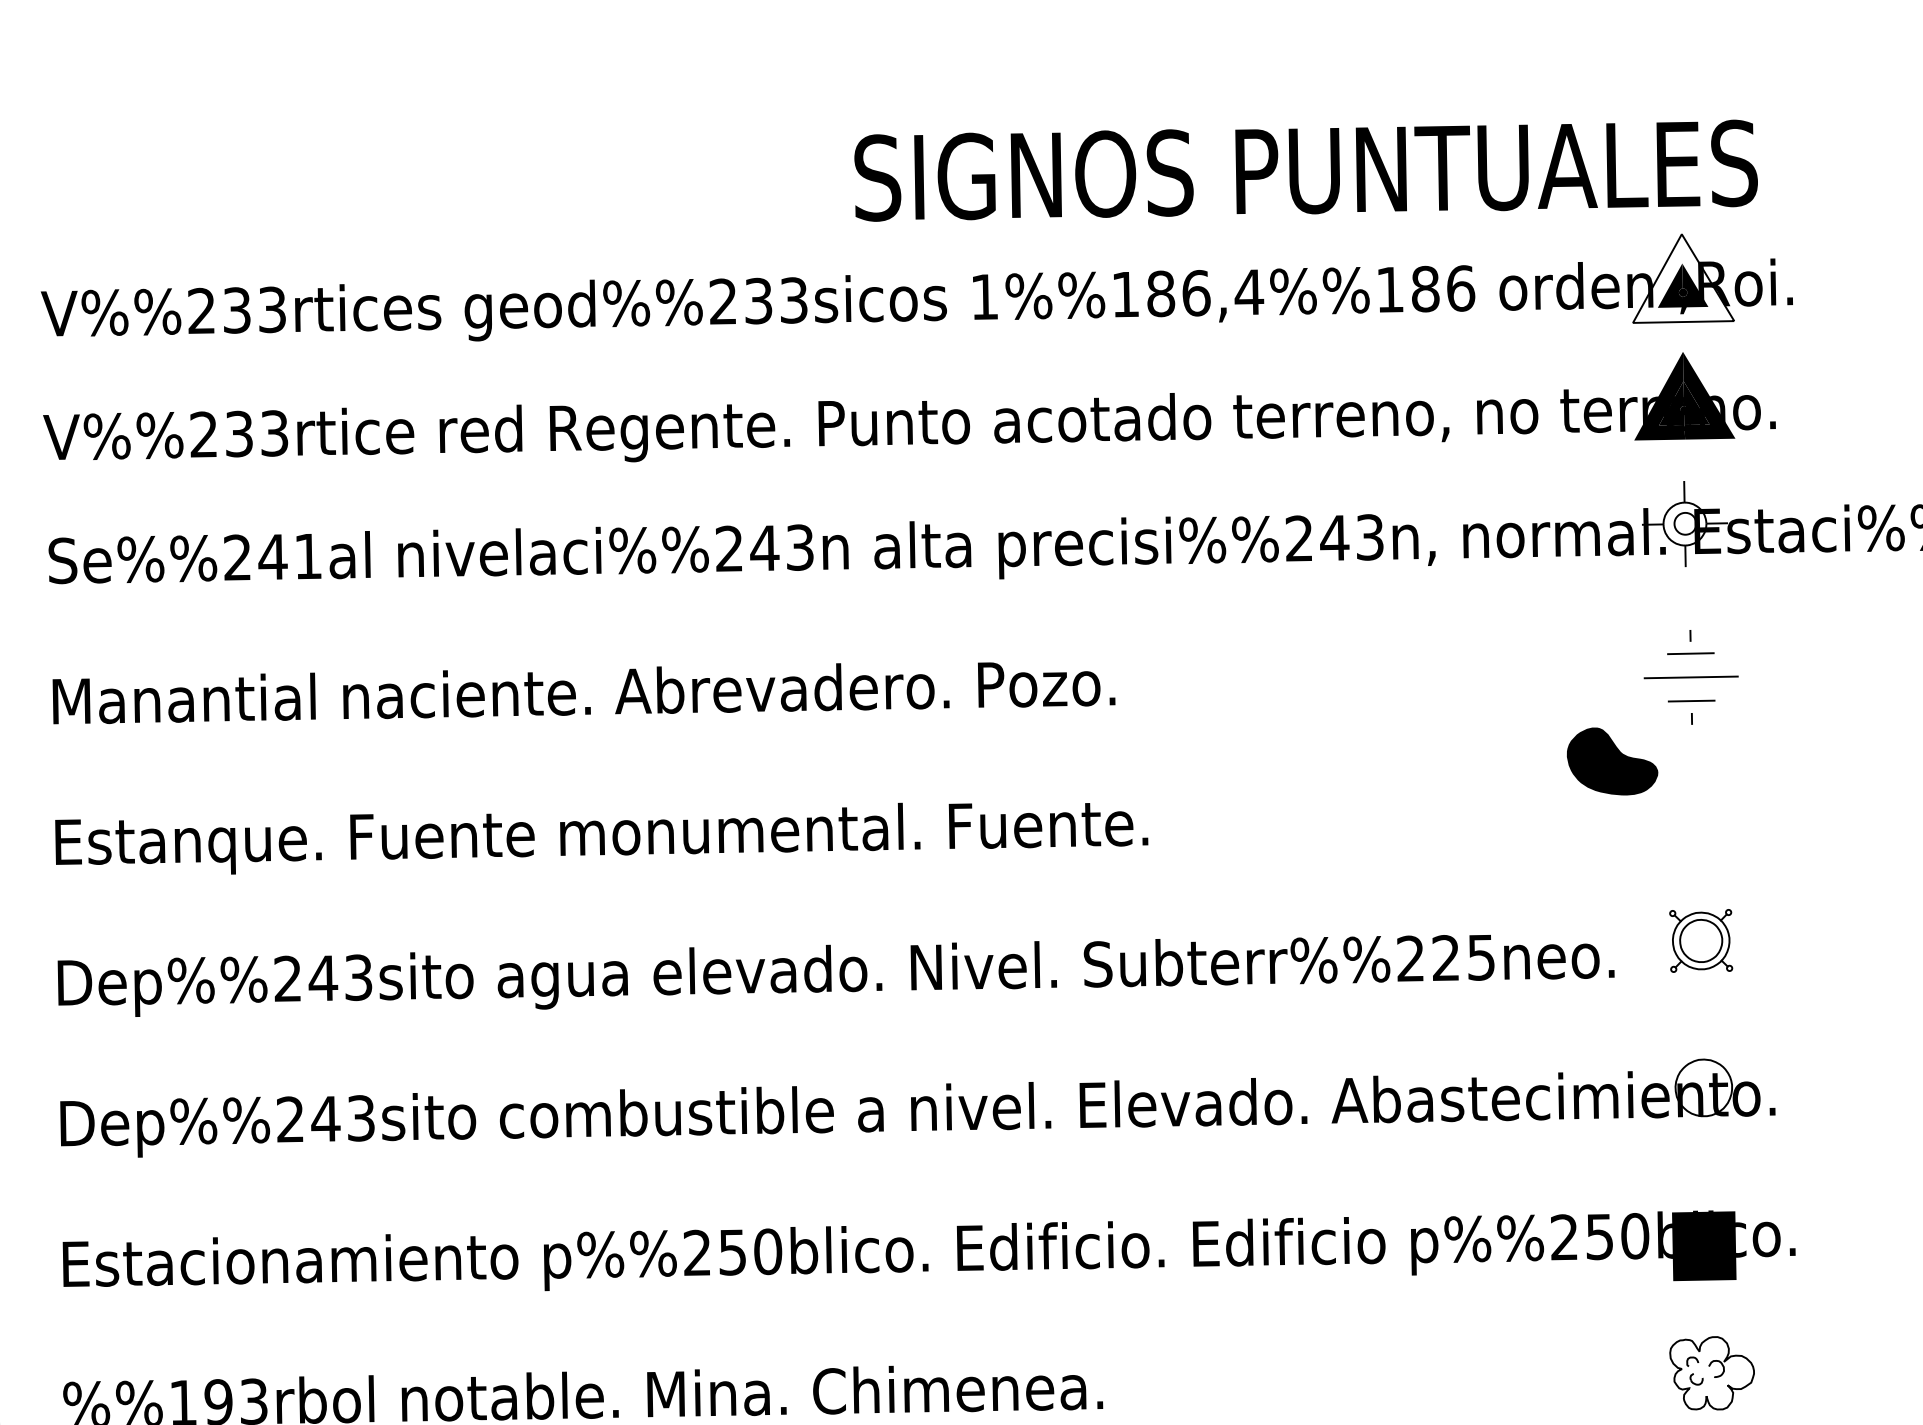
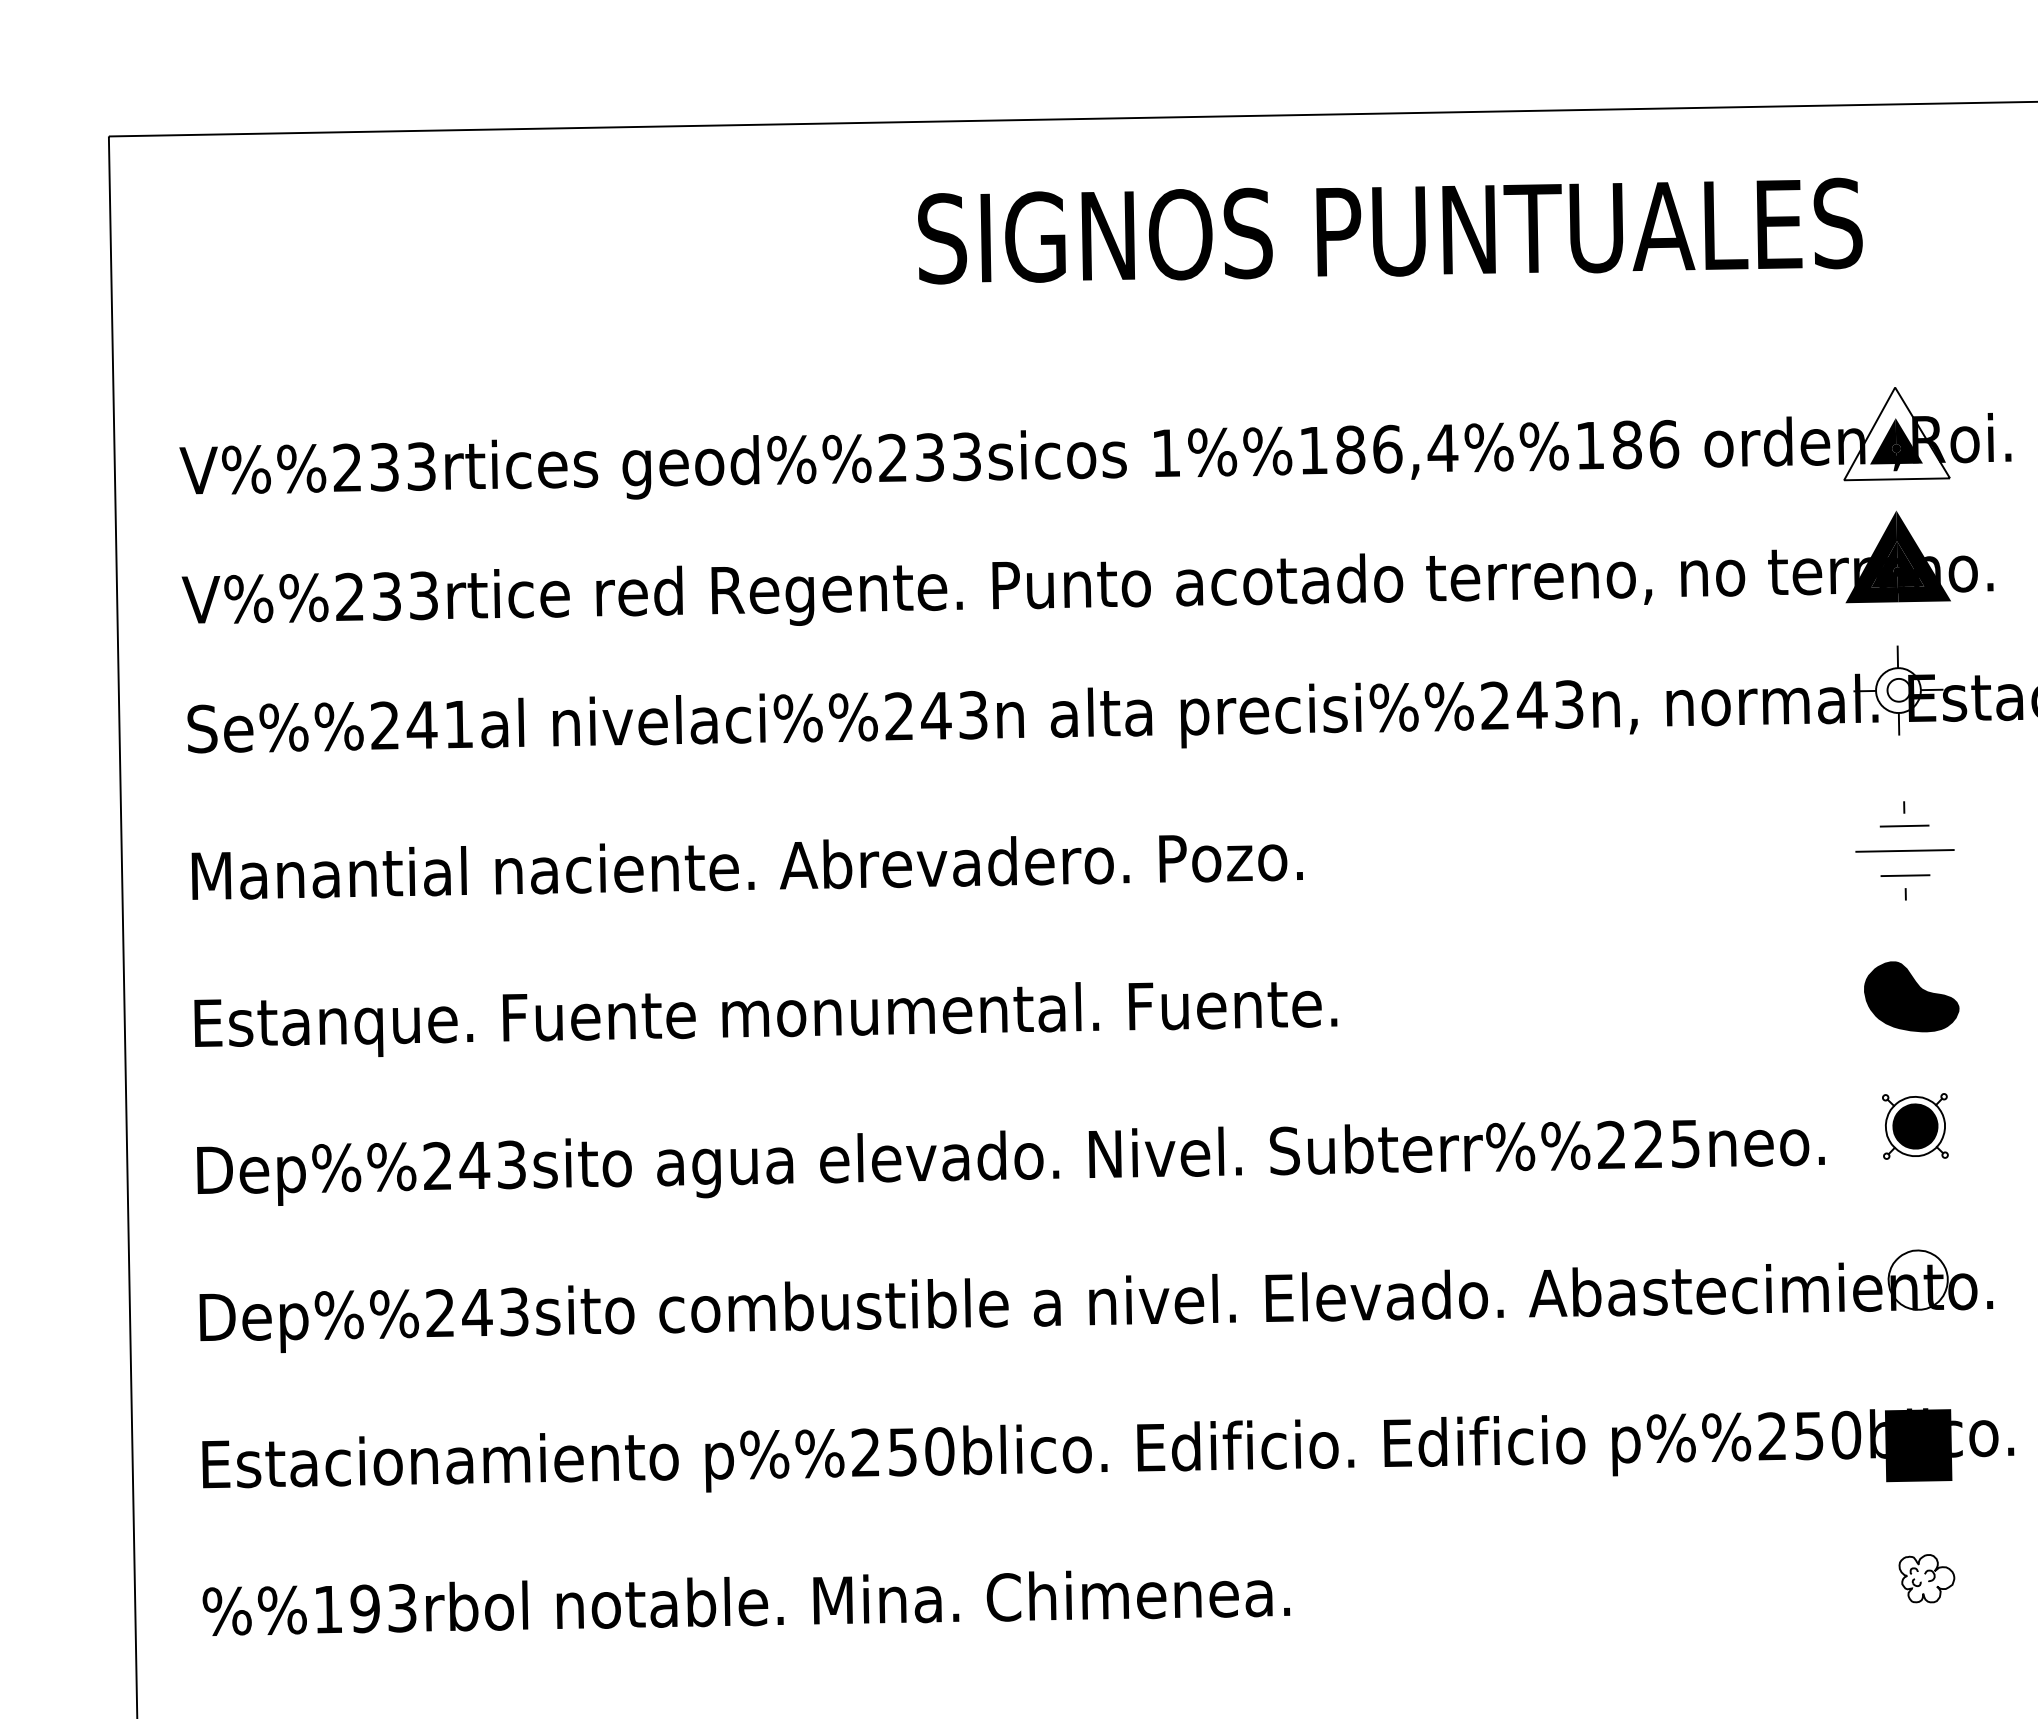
text: (1306, 170) -> (1390, 230), moved
part: (1612, 761) -> (1911, 996), moved
fill: (1701, 940) -> (1915, 1126), added
part: (1711, 1373) -> (1926, 1578), size x0.62

